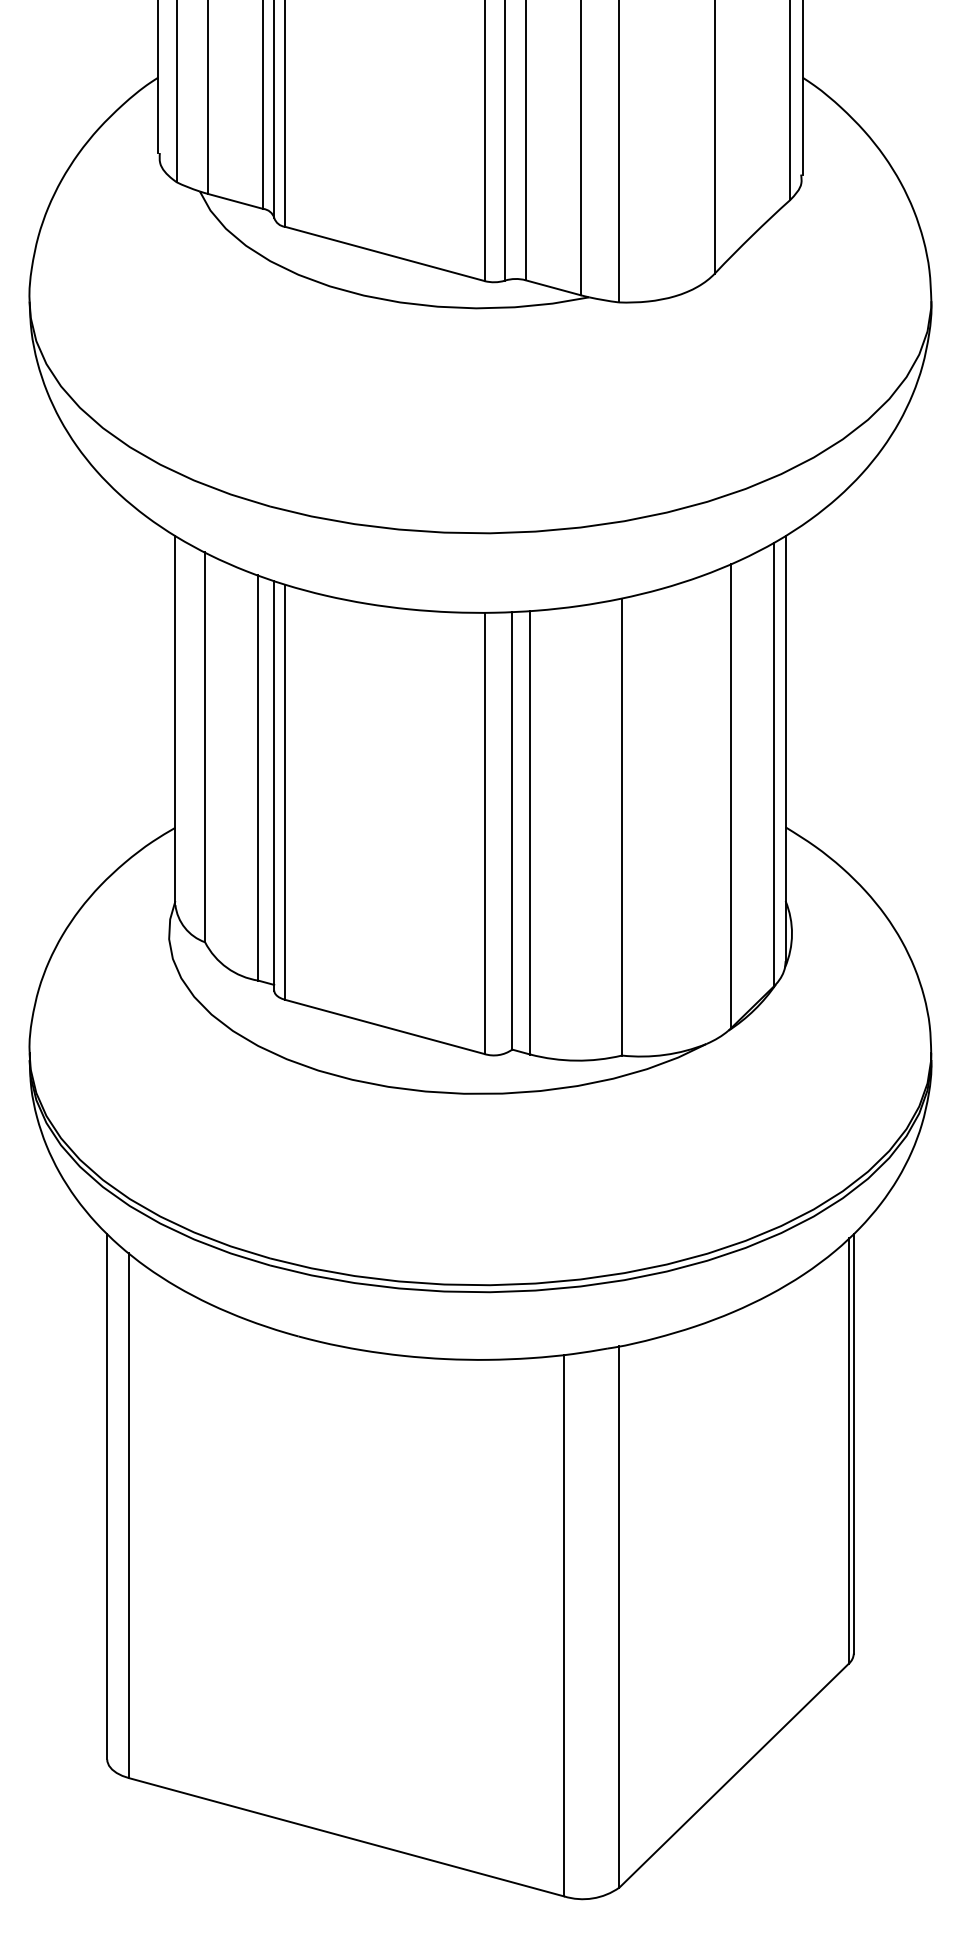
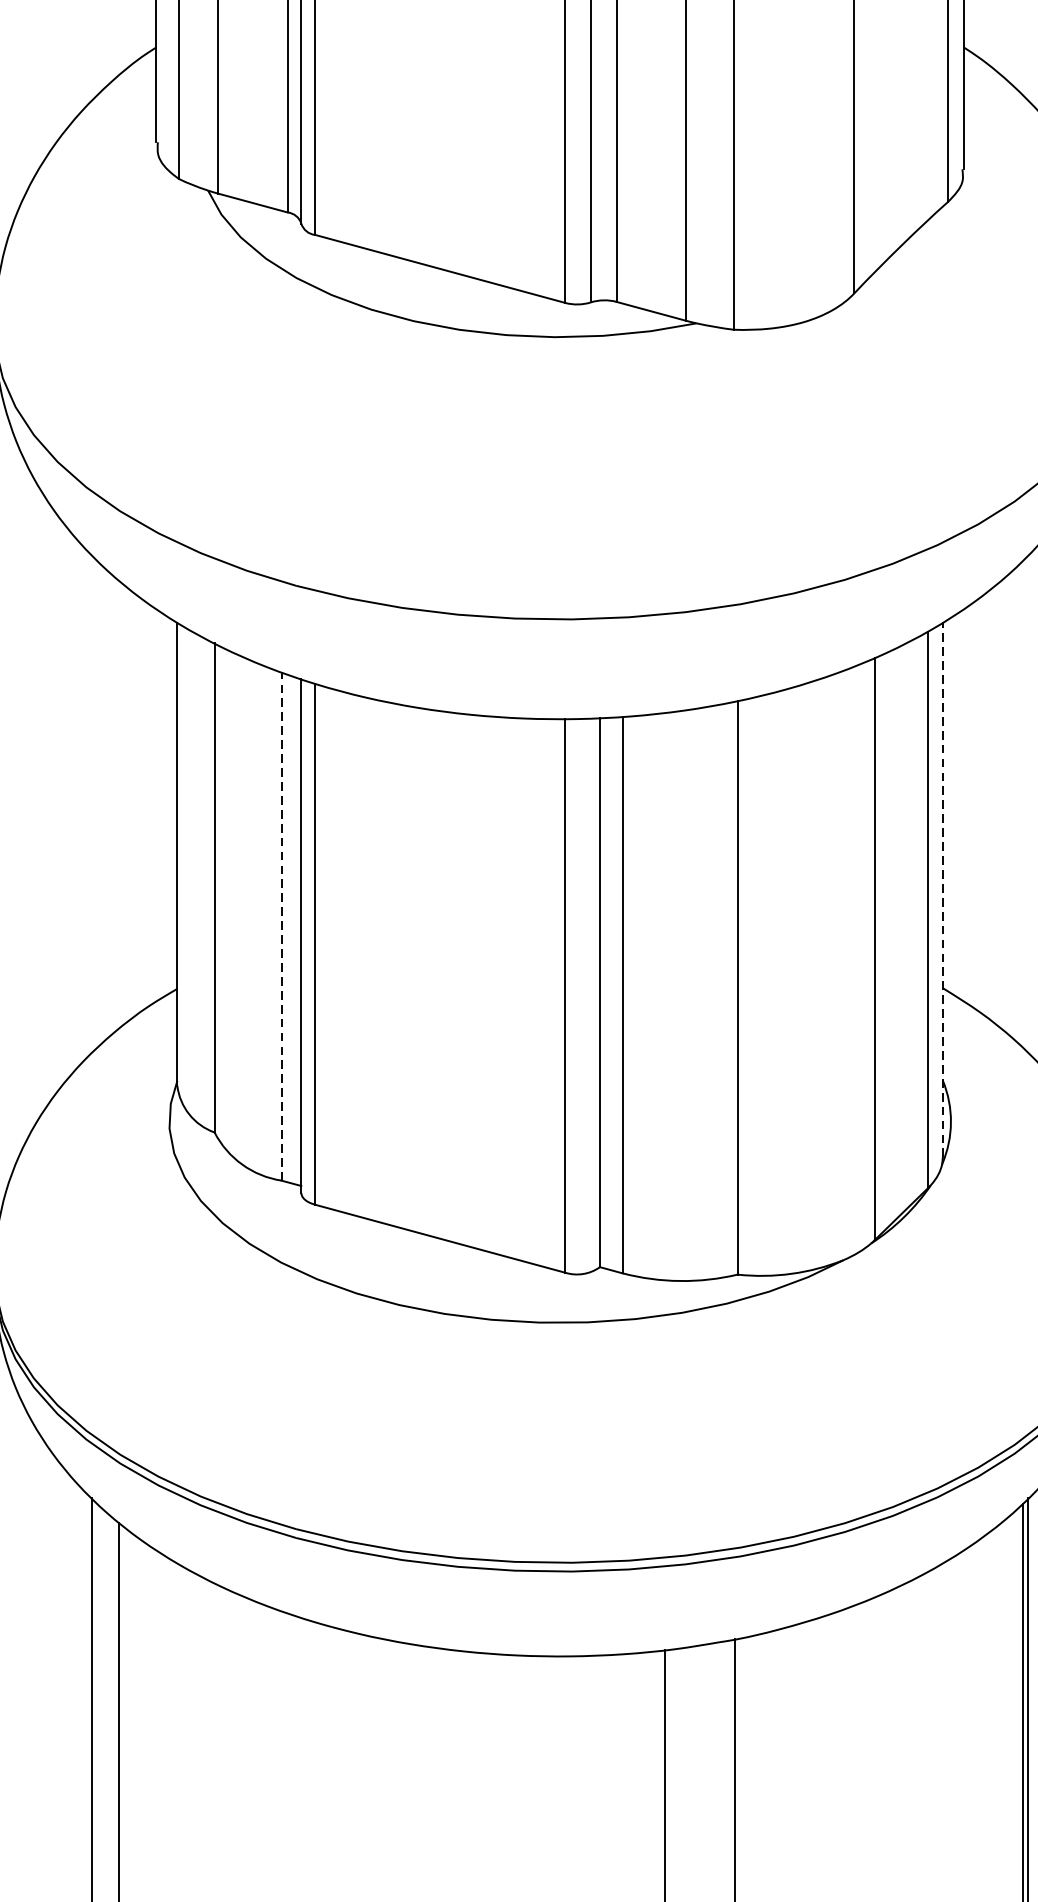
line: (785, 748) -> (942, 889), solid -> dashed
line: (258, 778) -> (281, 927), solid -> dashed

